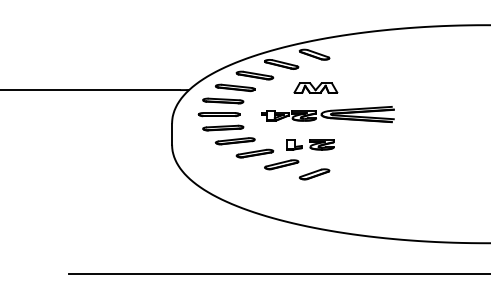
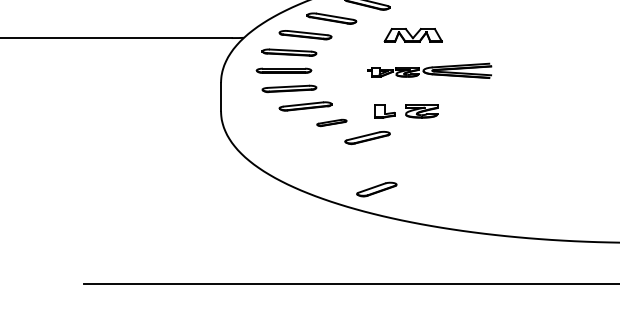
part: (327, 114) -> (428, 70), size x0.7
part: (254, 153) -> (331, 122), size x0.6
part: (314, 174) -> (376, 189), moved

